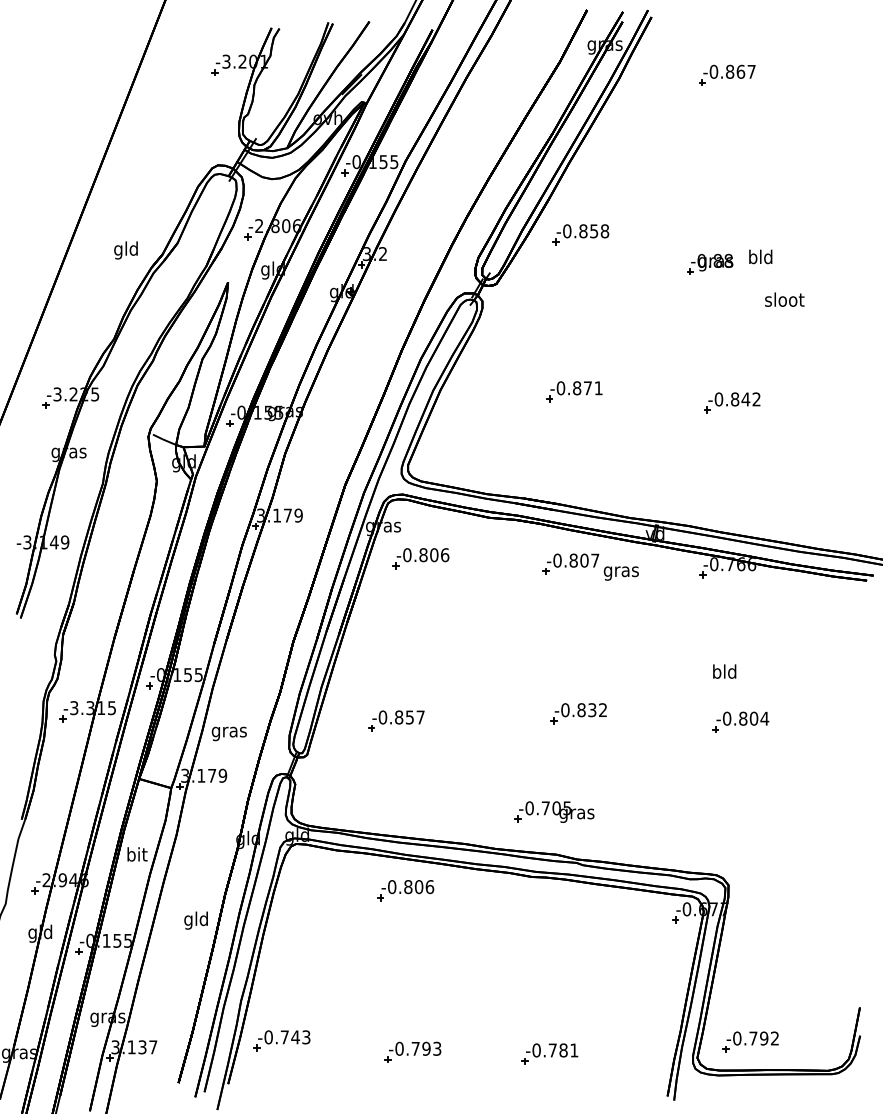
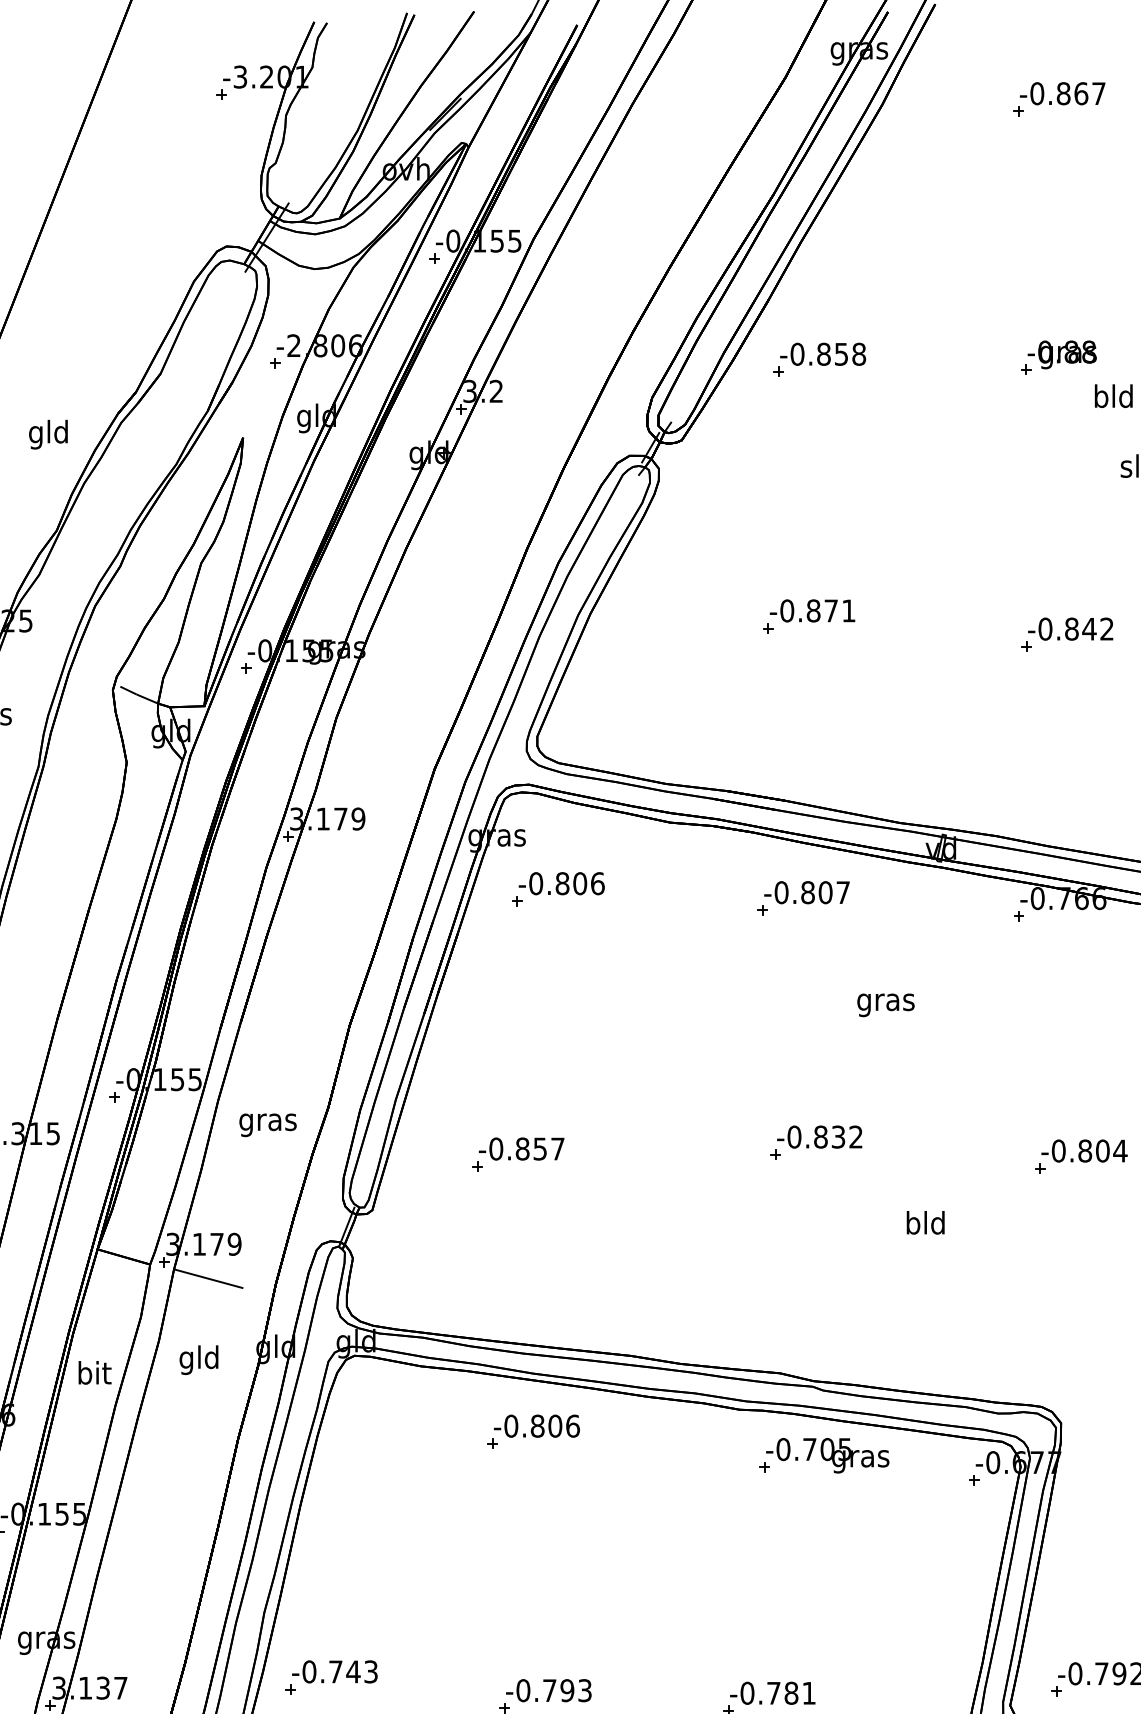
text: (125, 250) -> (47, 434), moved
part: (710, 263) -> (1059, 356), moved
text: (620, 573) -> (884, 1005), moved
text: (724, 671) -> (925, 1222), moved
text: (228, 733) -> (266, 1124), moved
line: (207, 797) -> (209, 1279), added
part: (554, 811) -> (824, 1454), moved
text: (195, 920) -> (197, 1359), moved

